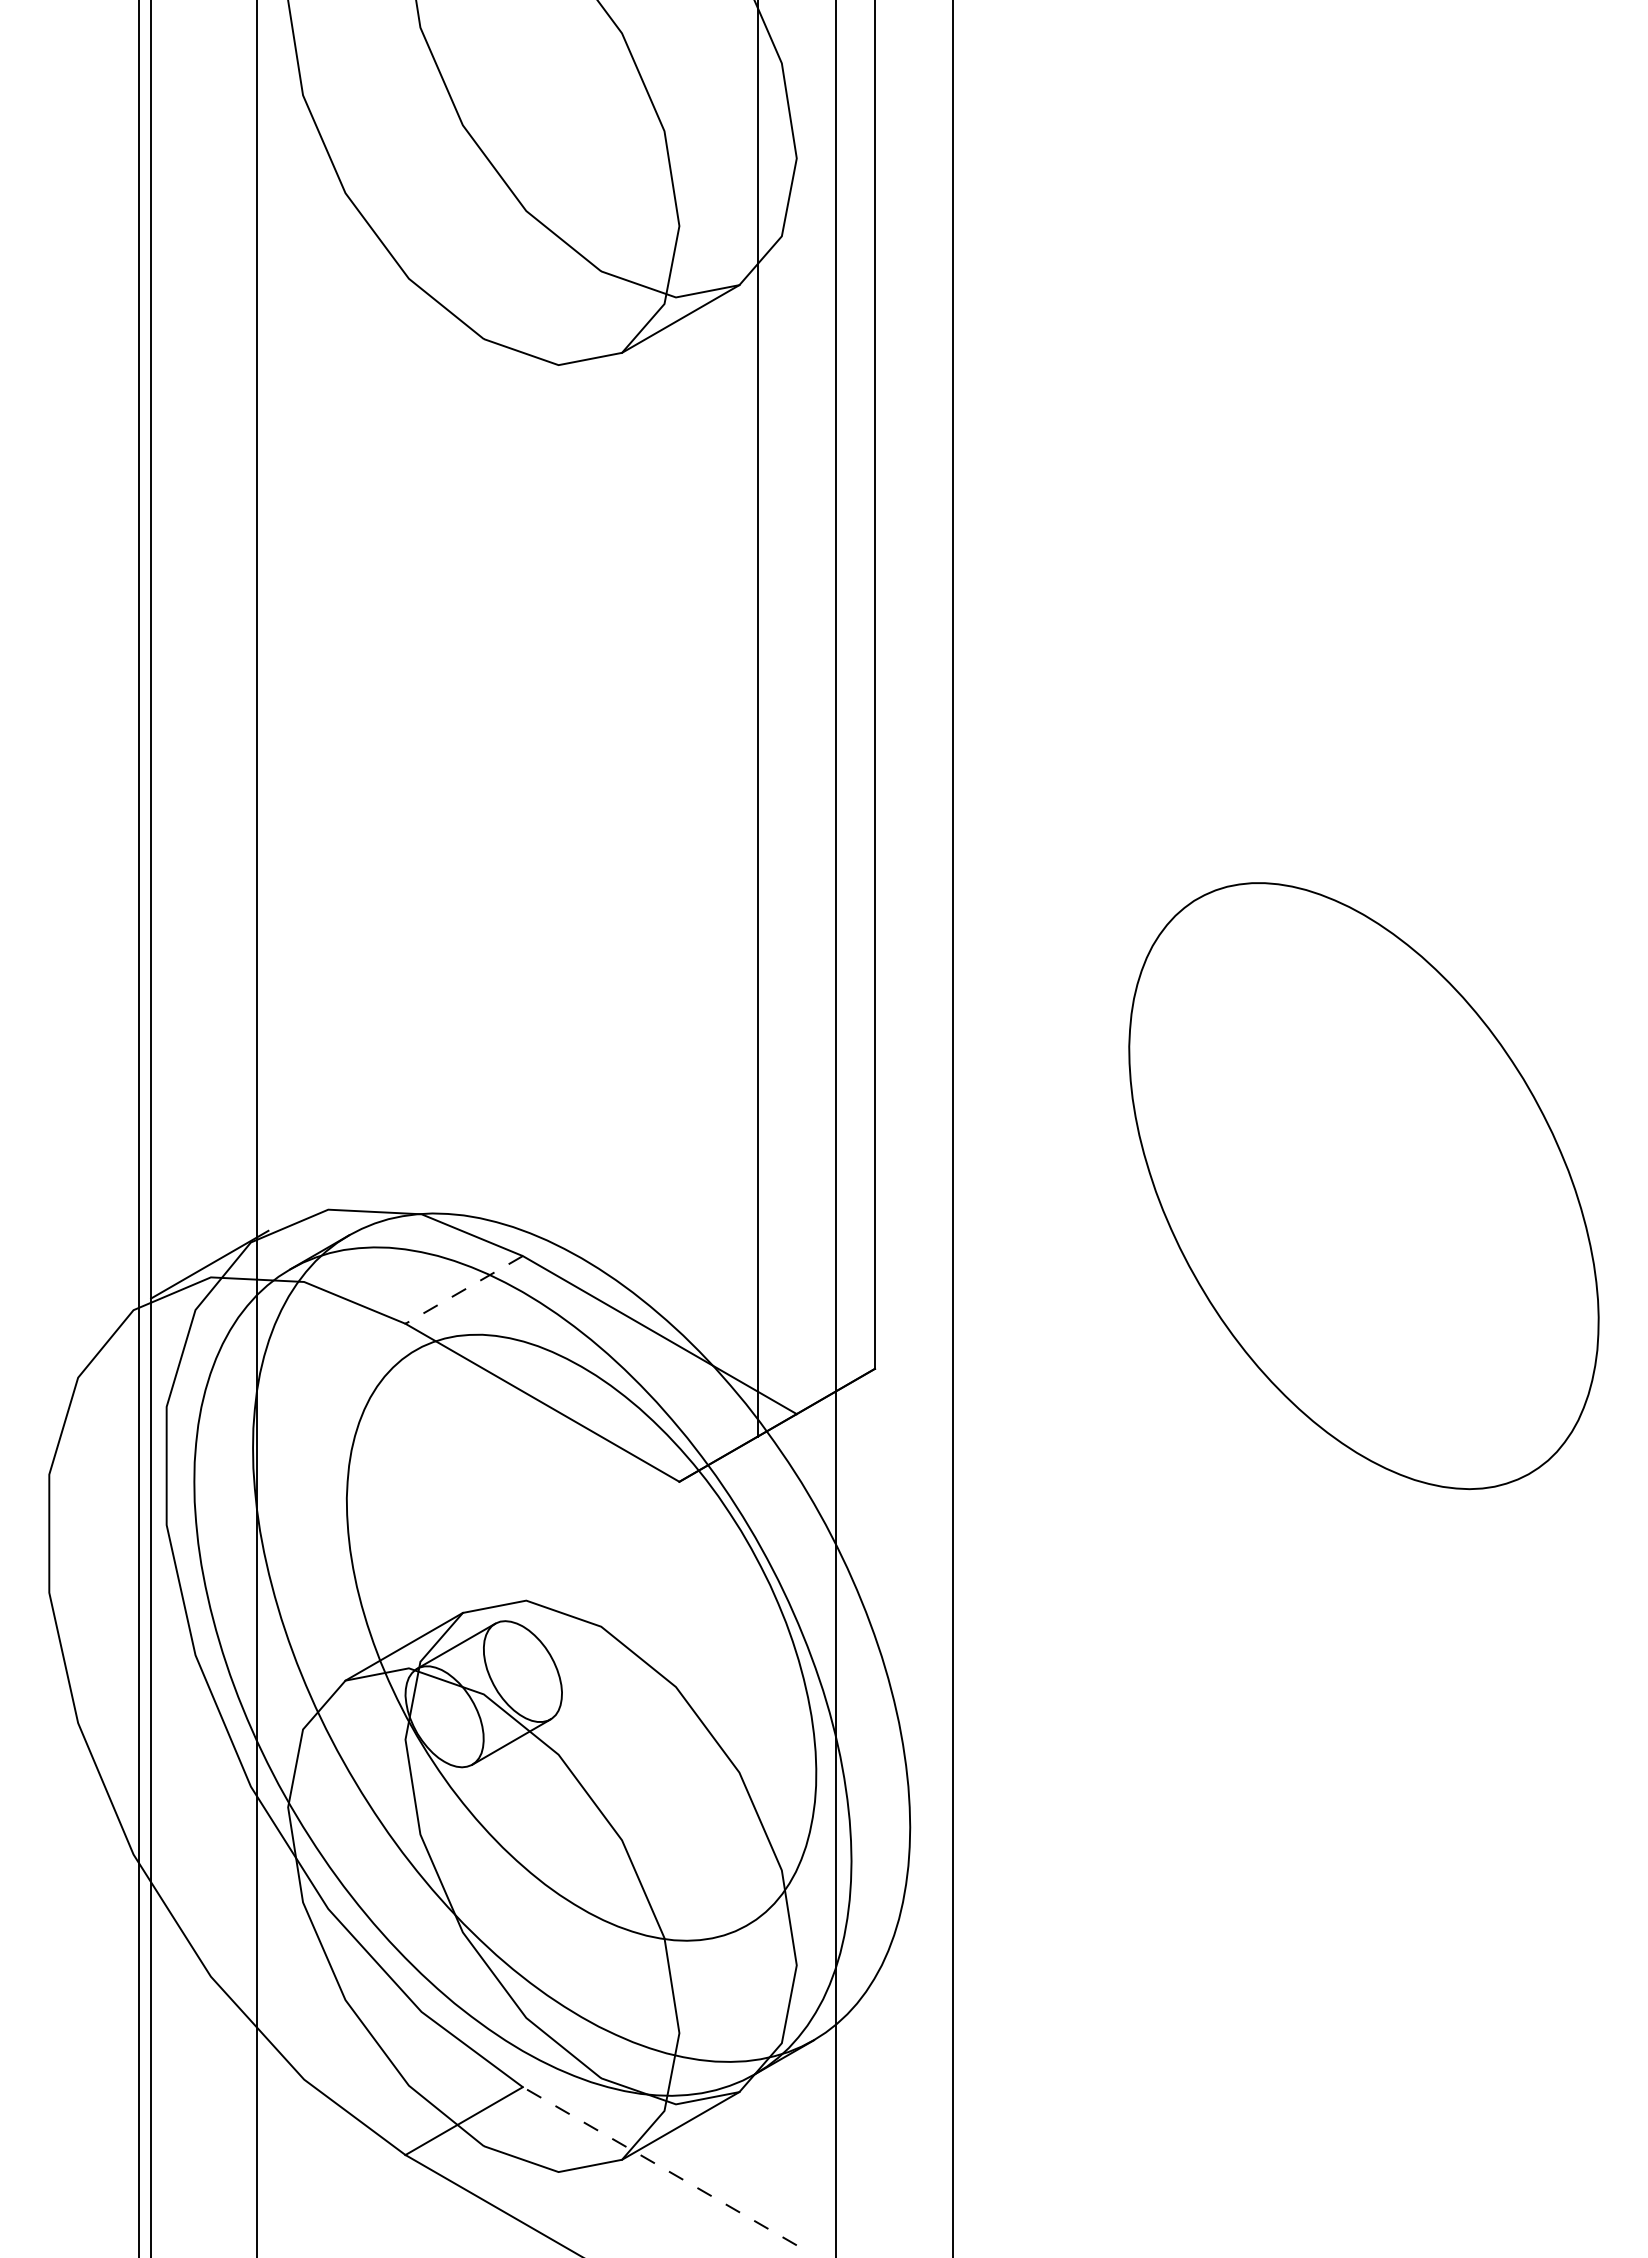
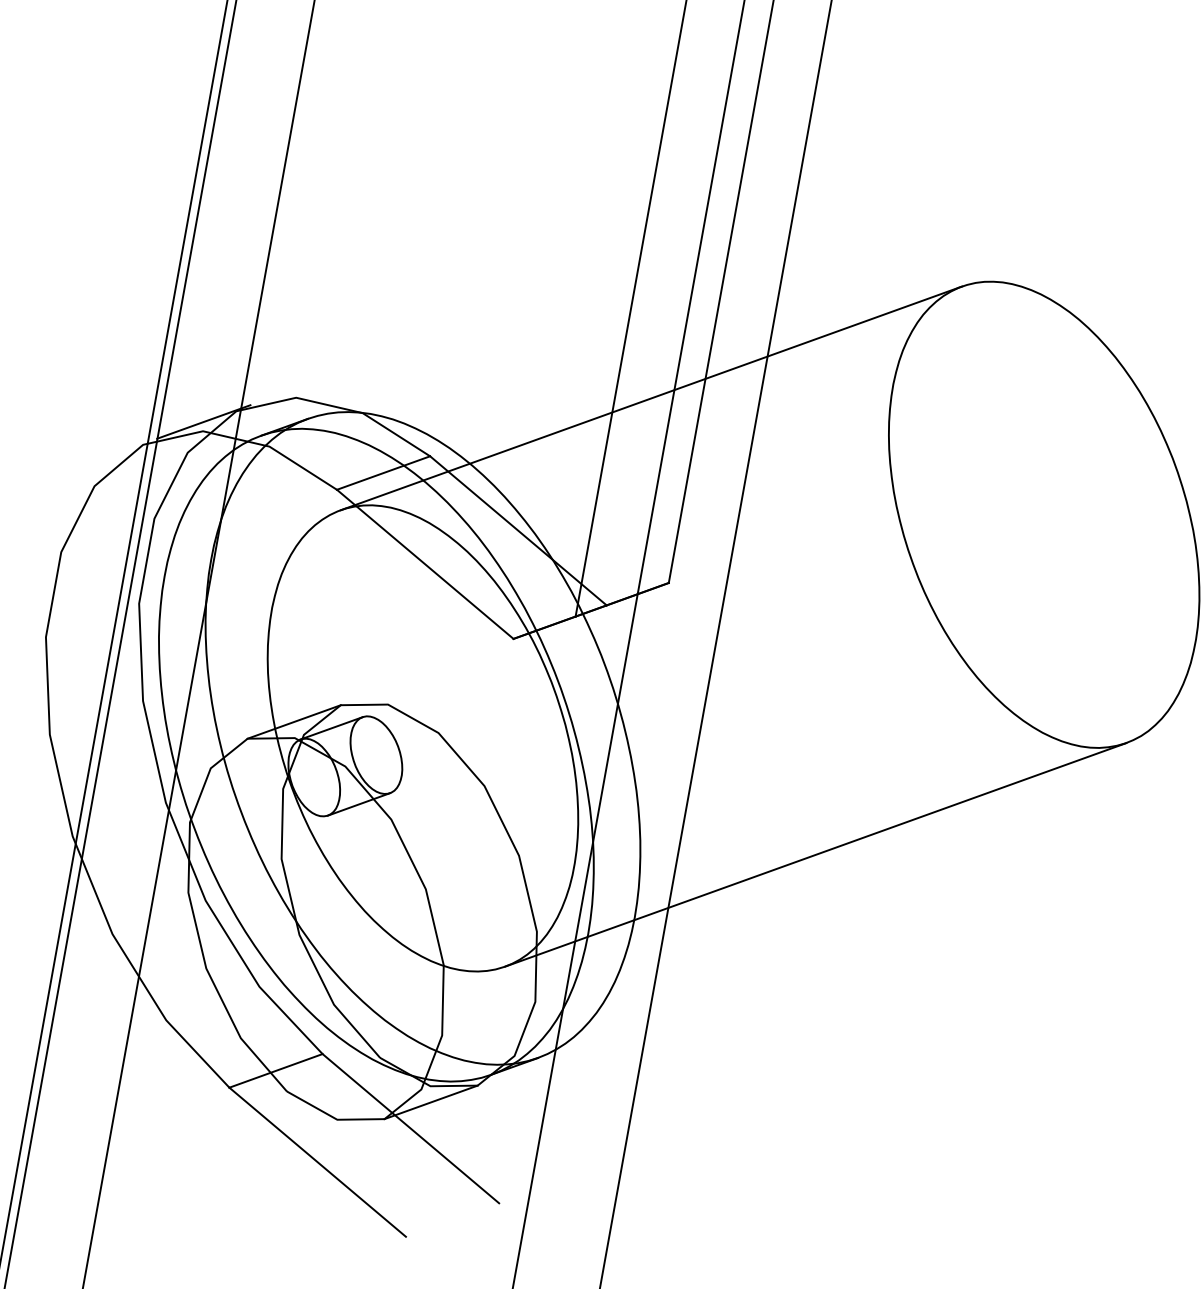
line: (806, 1124) -> (651, 398), added
line: (464, 1289) -> (383, 472), dashed -> solid
line: (1138, 1699) -> (815, 854), added
line: (659, 2166) -> (410, 1128), dashed -> solid

